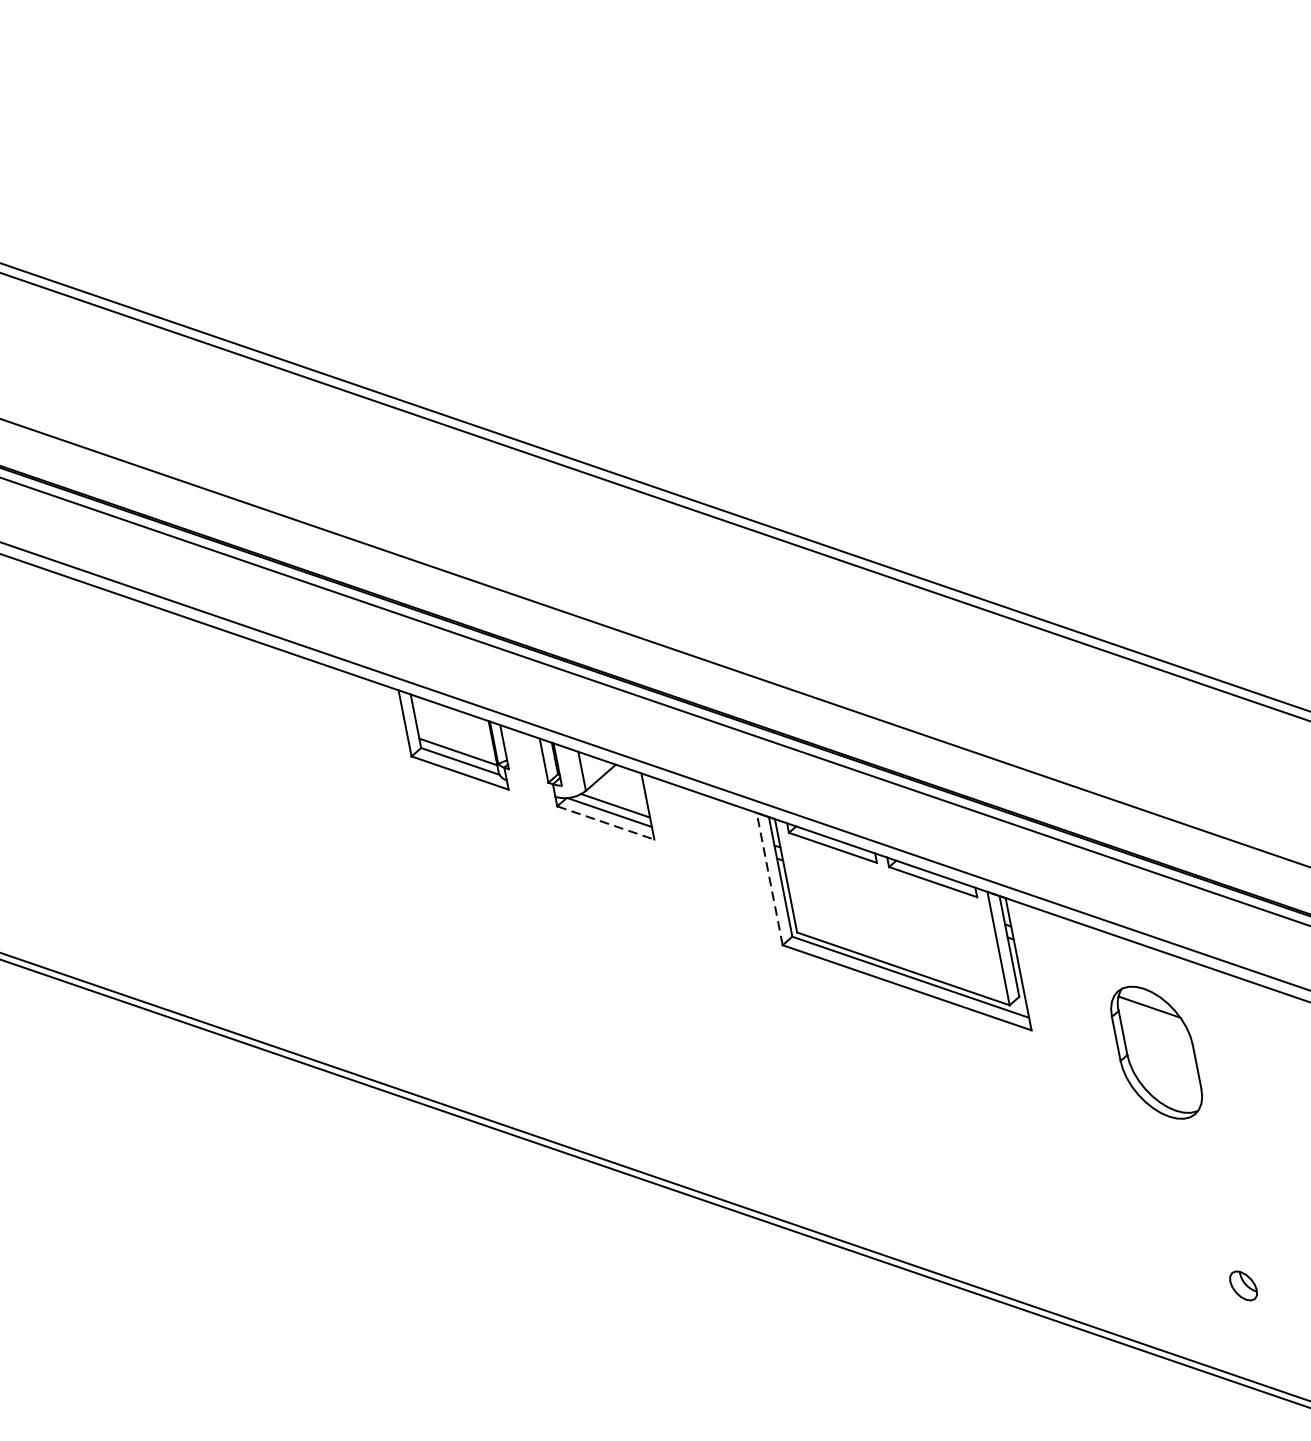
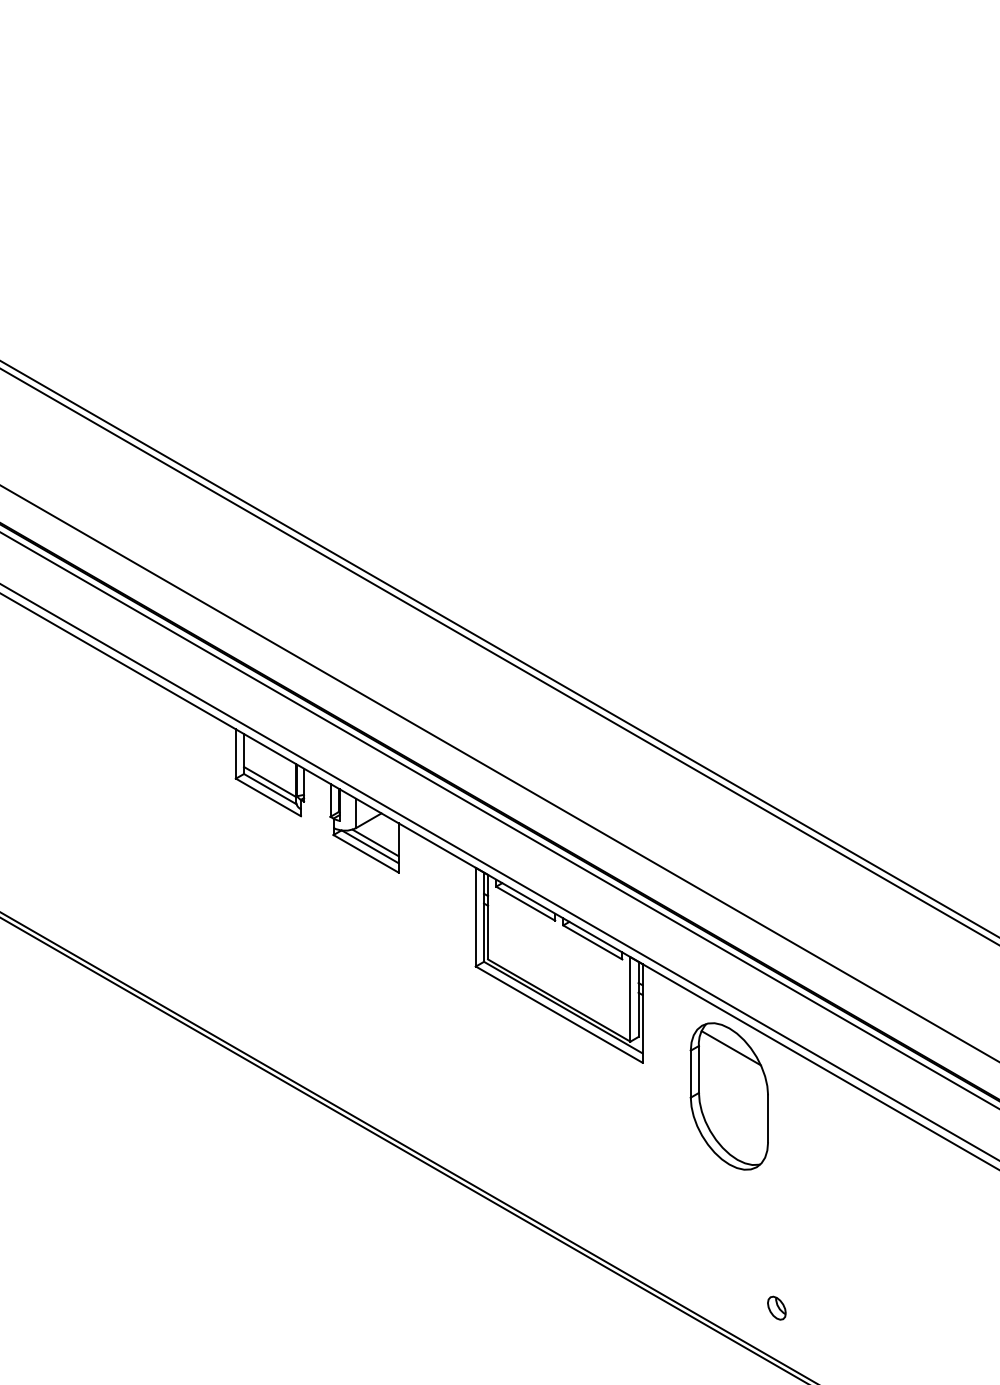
line: (606, 822) -> (366, 853), dashed -> solid
line: (769, 878) -> (475, 916), dashed -> solid
part: (1155, 1052) -> (728, 1096), size x1.43
part: (1242, 1285) -> (776, 1307), moved

